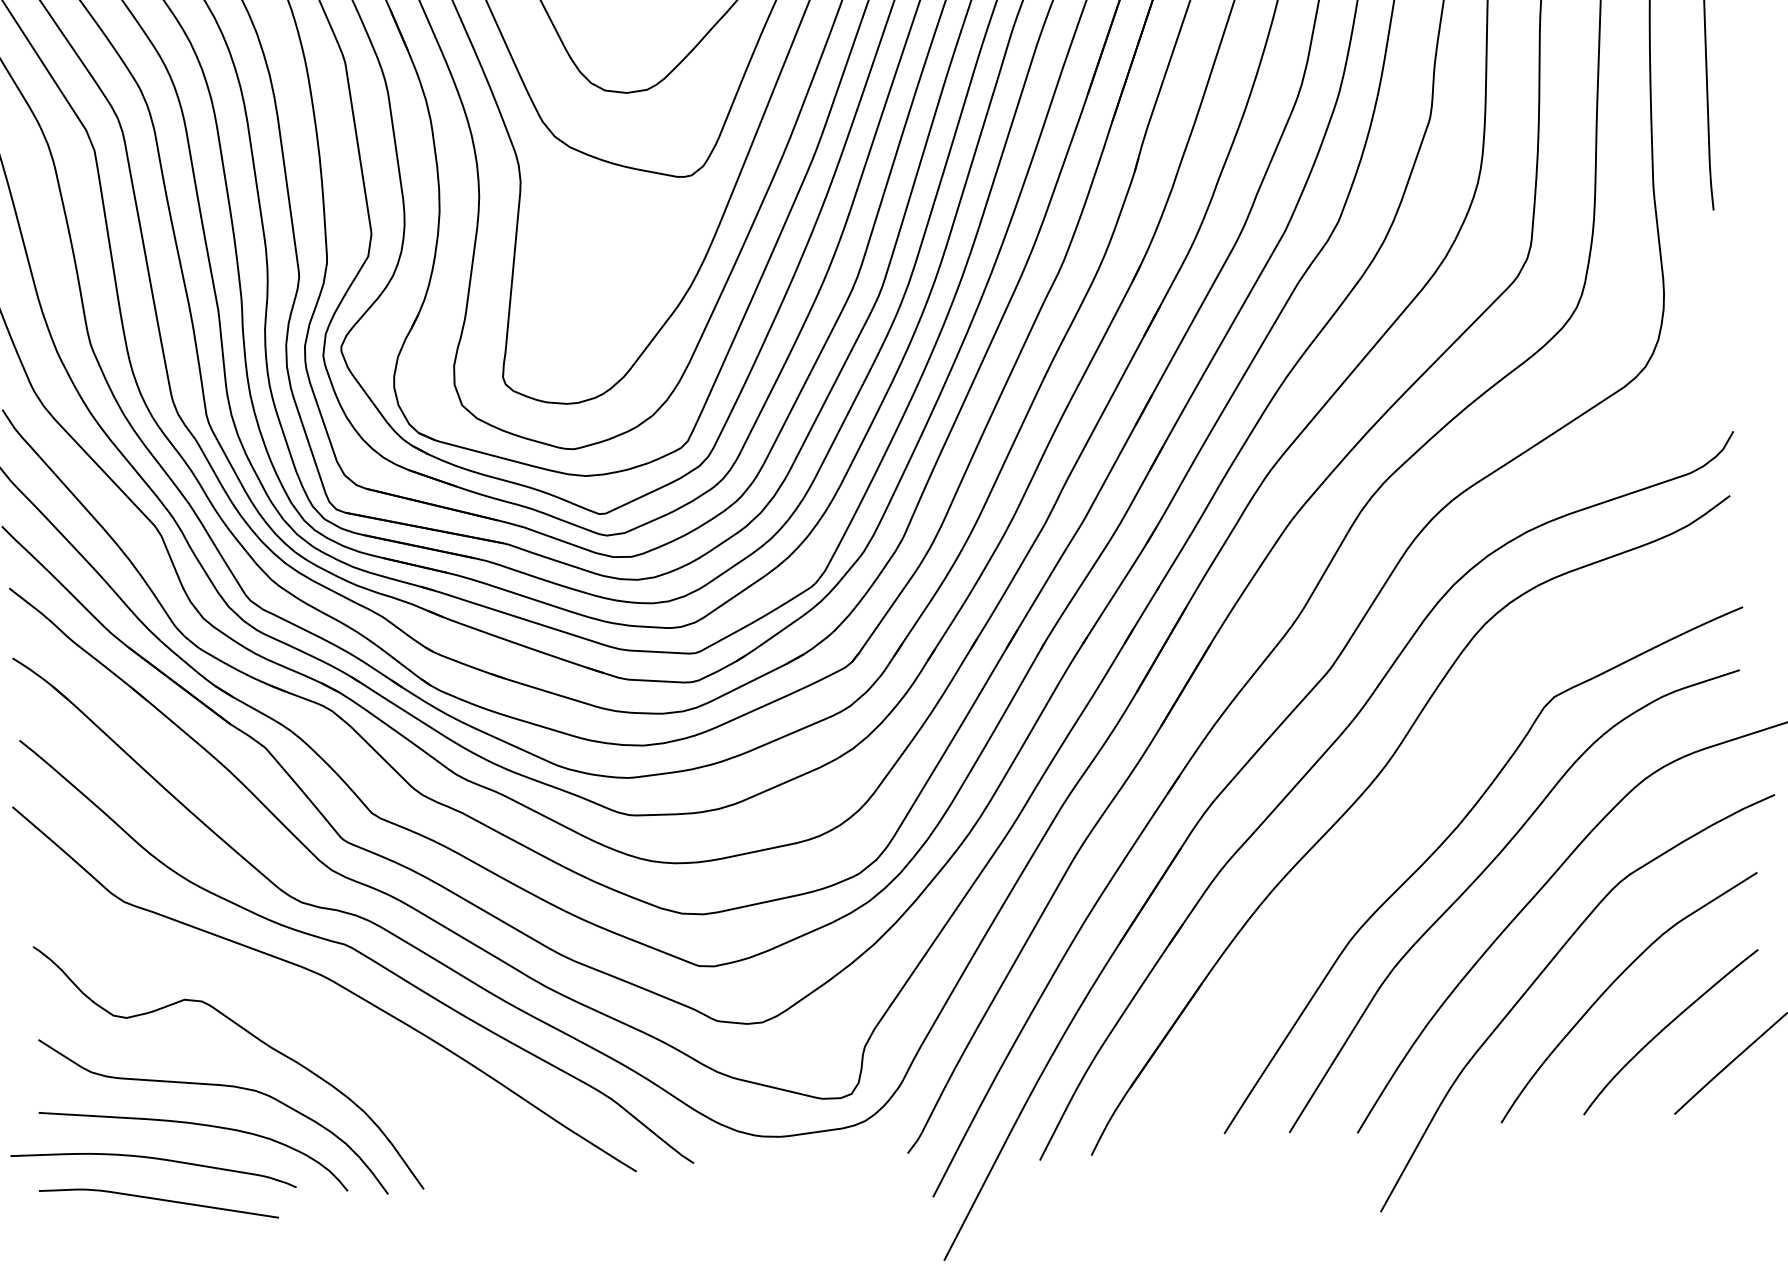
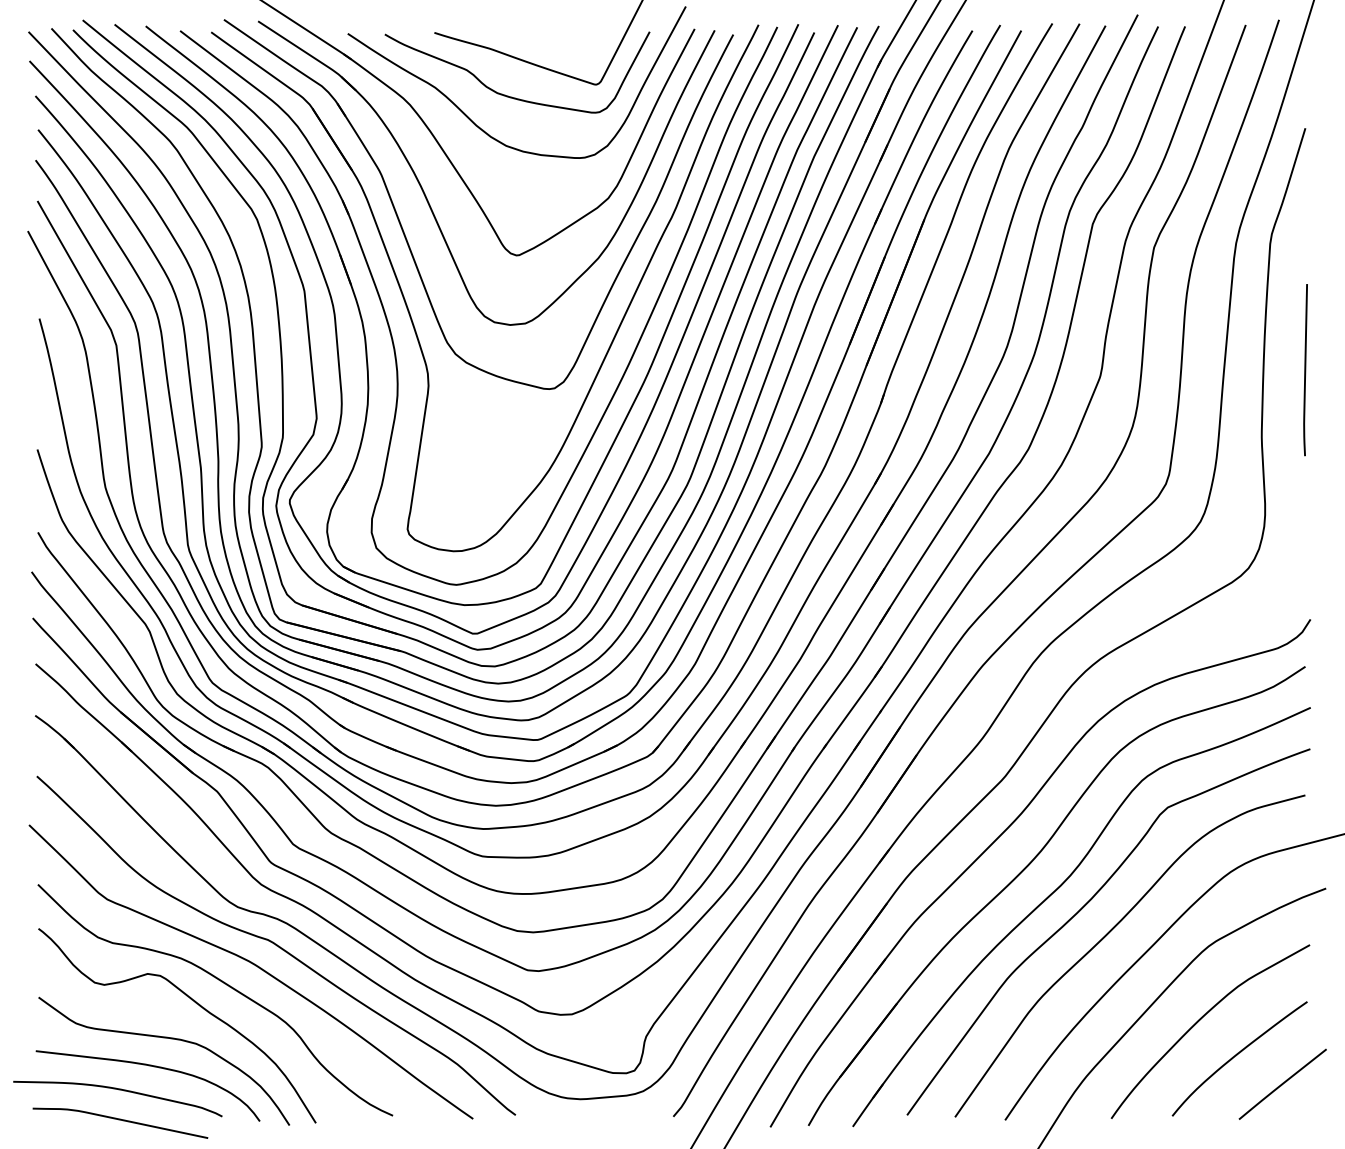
part: (1411, 817) -> (1057, 890), added
curve: (289, 1008) -> (224, 984), added

